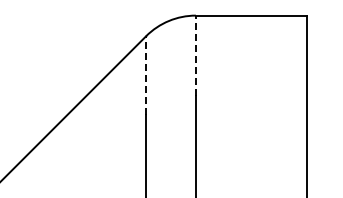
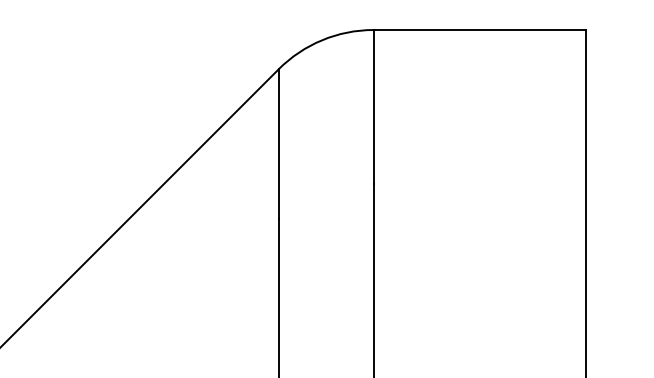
line: (195, 55) -> (372, 106), dashed -> solid
line: (146, 75) -> (279, 144), dashed -> solid

